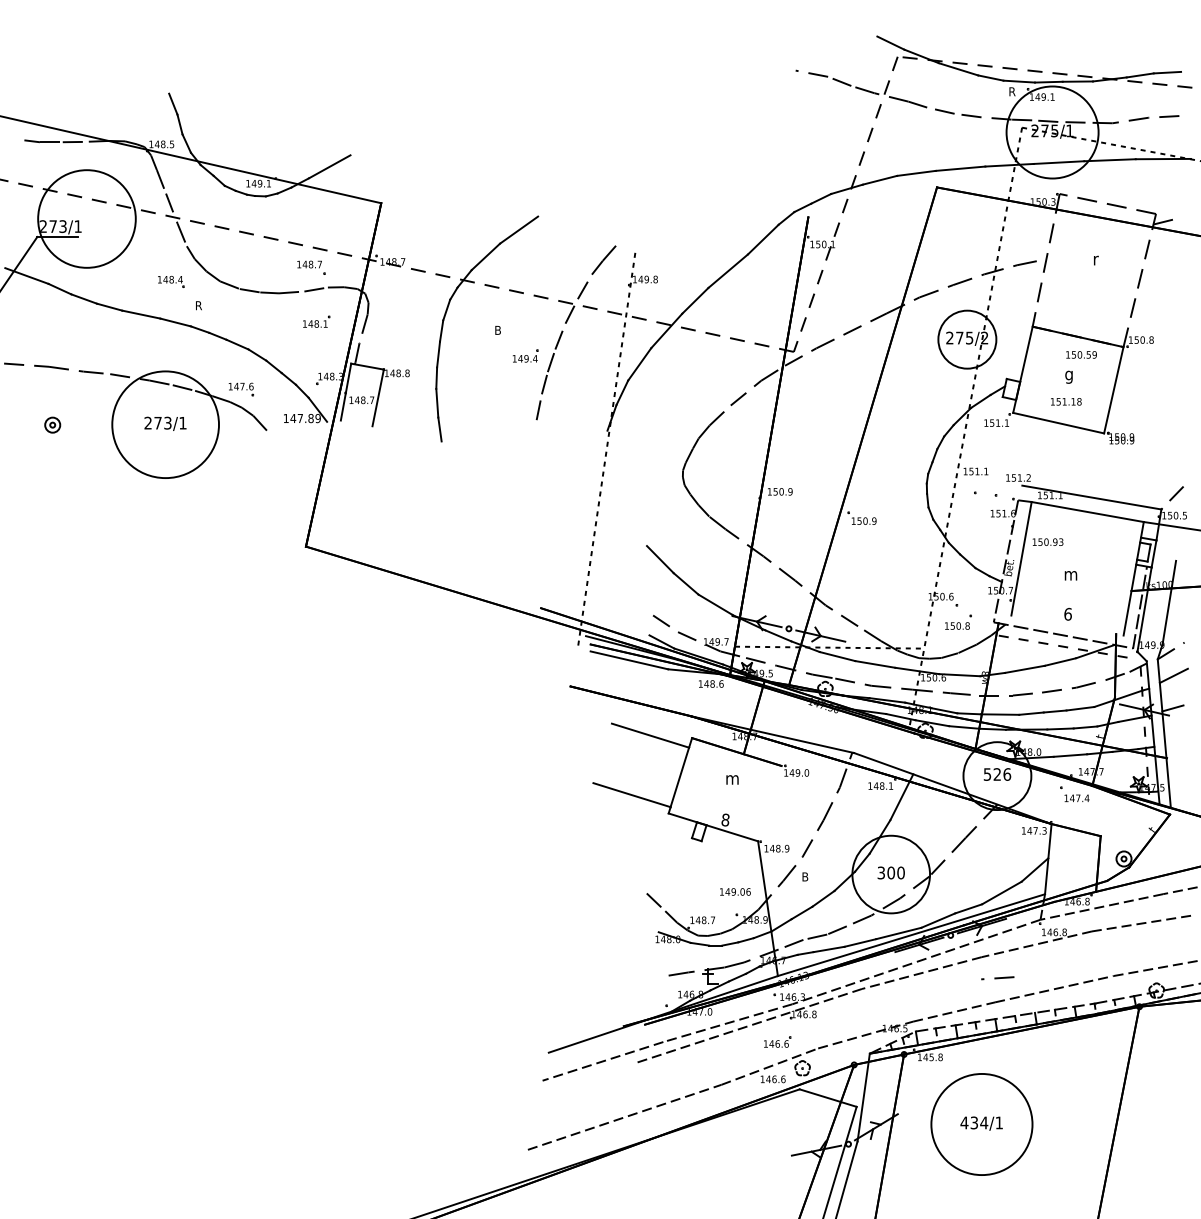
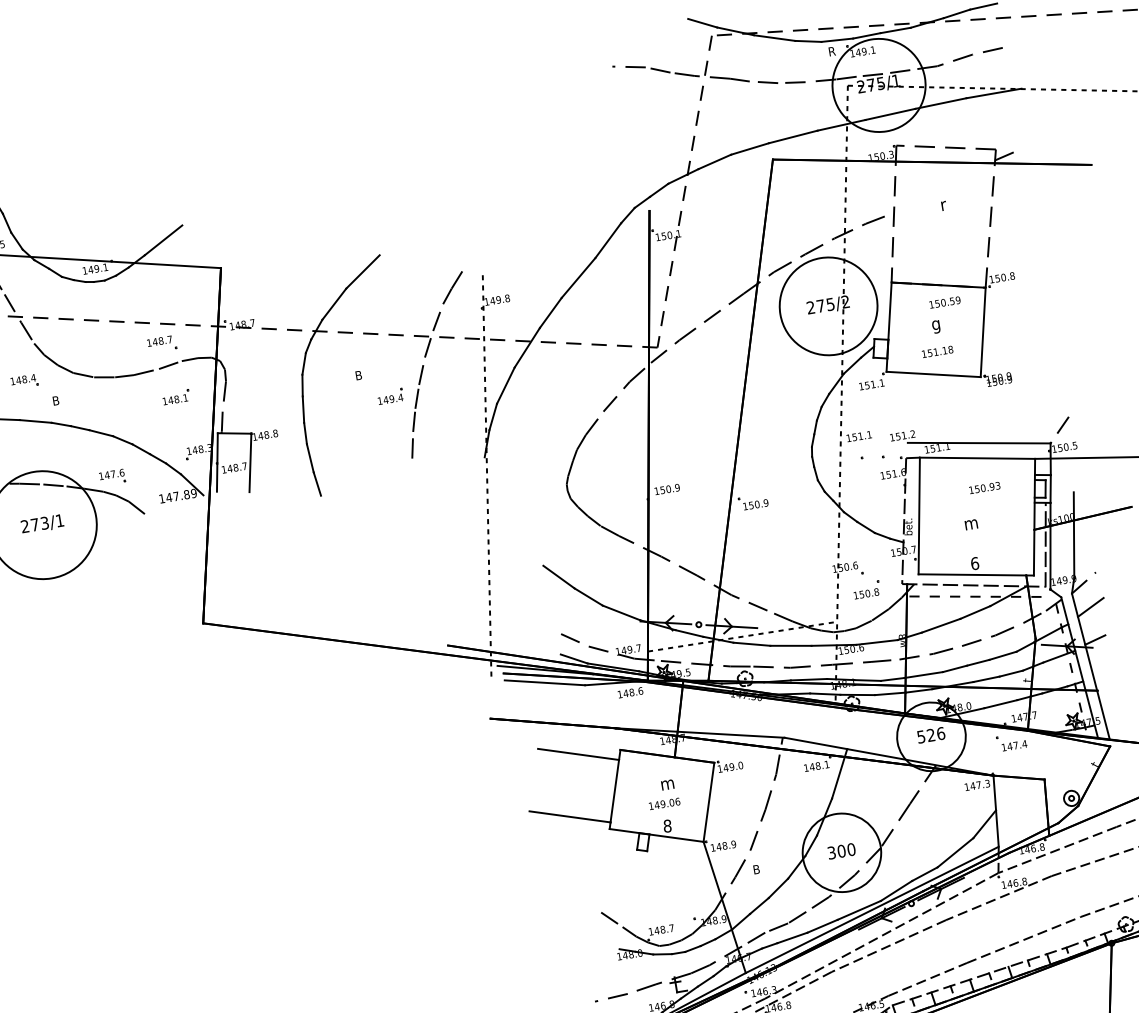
text: (199, 305) -> (56, 400), R -> B
circle: (967, 339) -> (828, 306), size x1.67
text: (1047, 541) -> (984, 487), moved
line: (1067, 625) -> (976, 574), added
line: (769, 803) -> (708, 802), added
text: (735, 891) -> (664, 803), moved
line: (997, 978) -> (611, 998), moved

